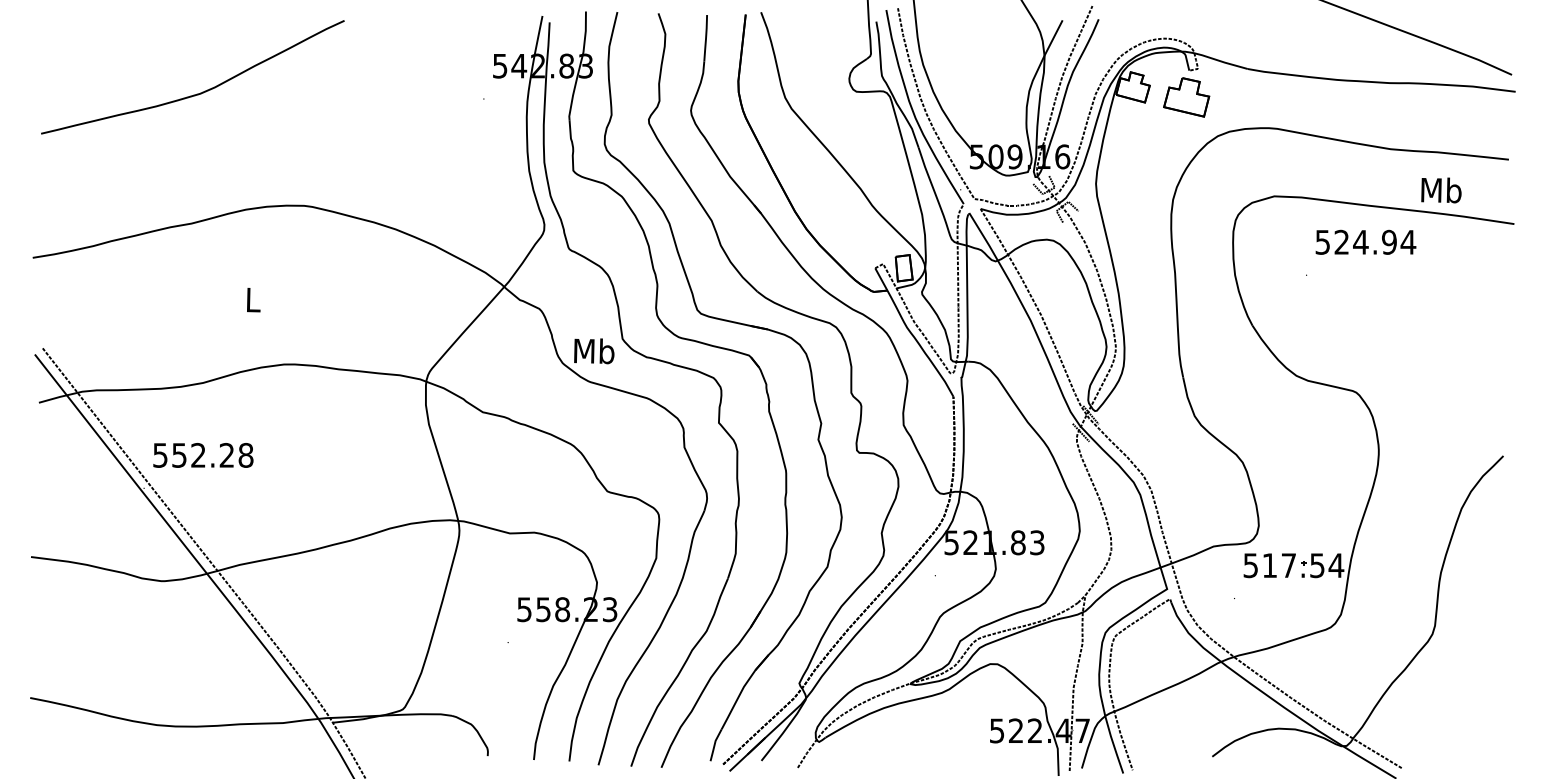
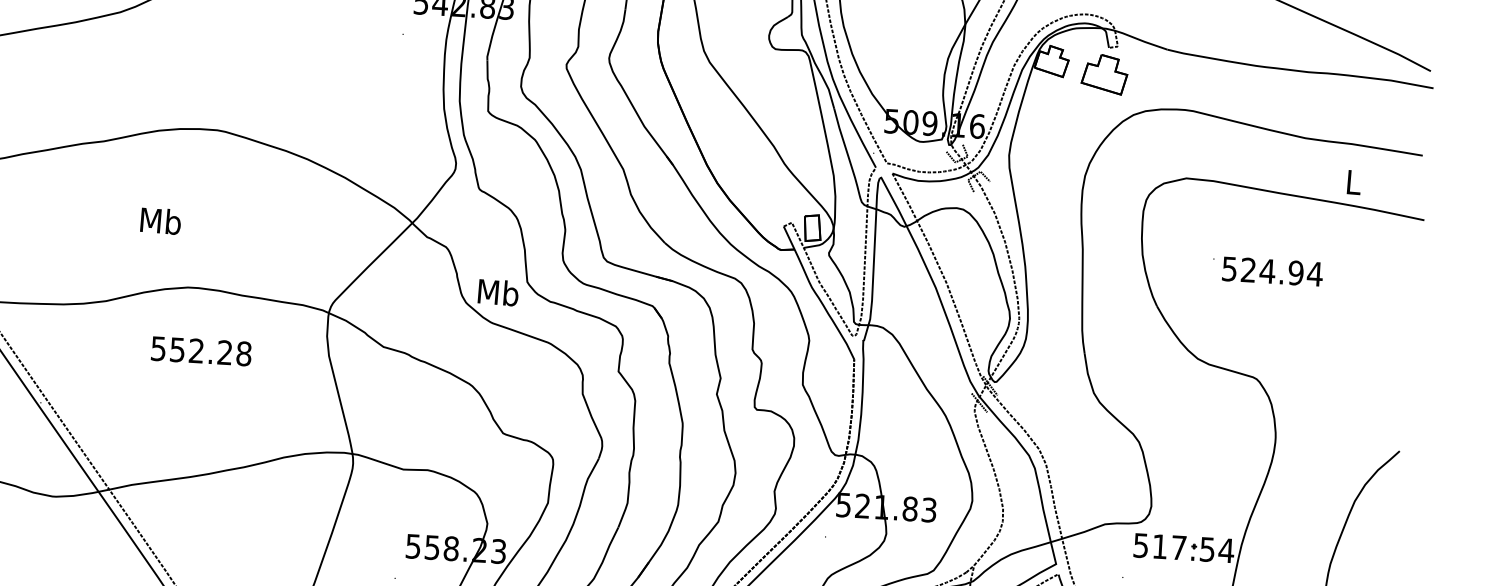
text: (1441, 190) -> (1353, 182), Mb -> L
text: (1365, 241) -> (1272, 270), moved
text: (253, 299) -> (161, 220), L -> Mb
text: (203, 455) -> (201, 351), moved

